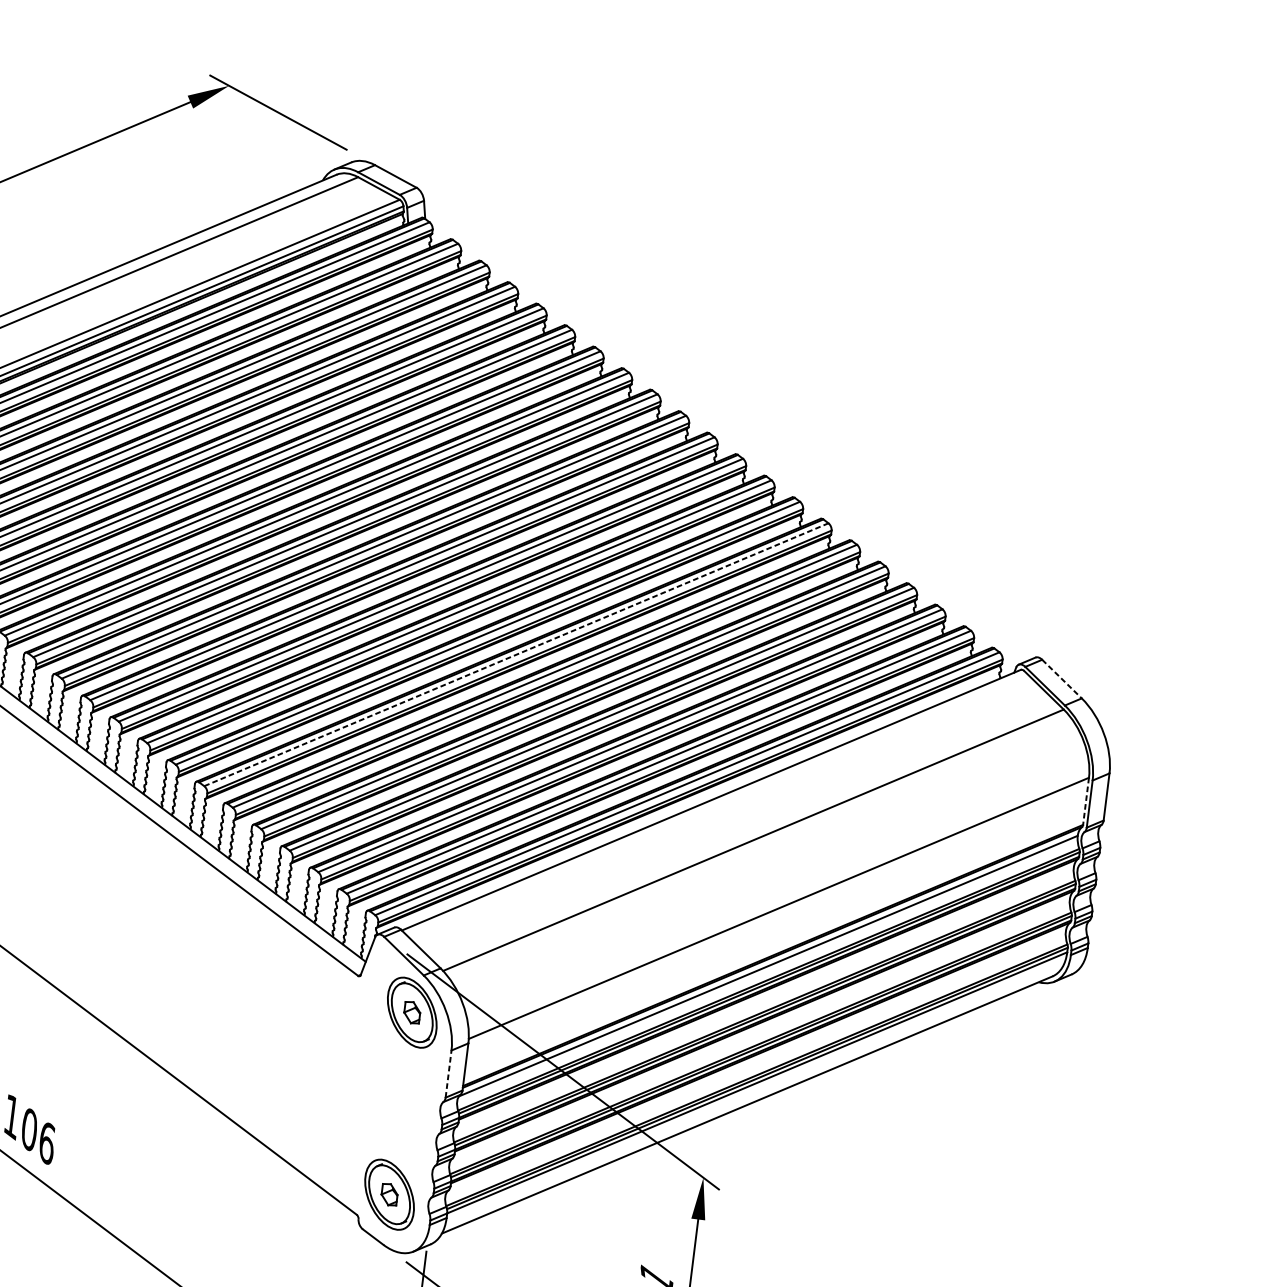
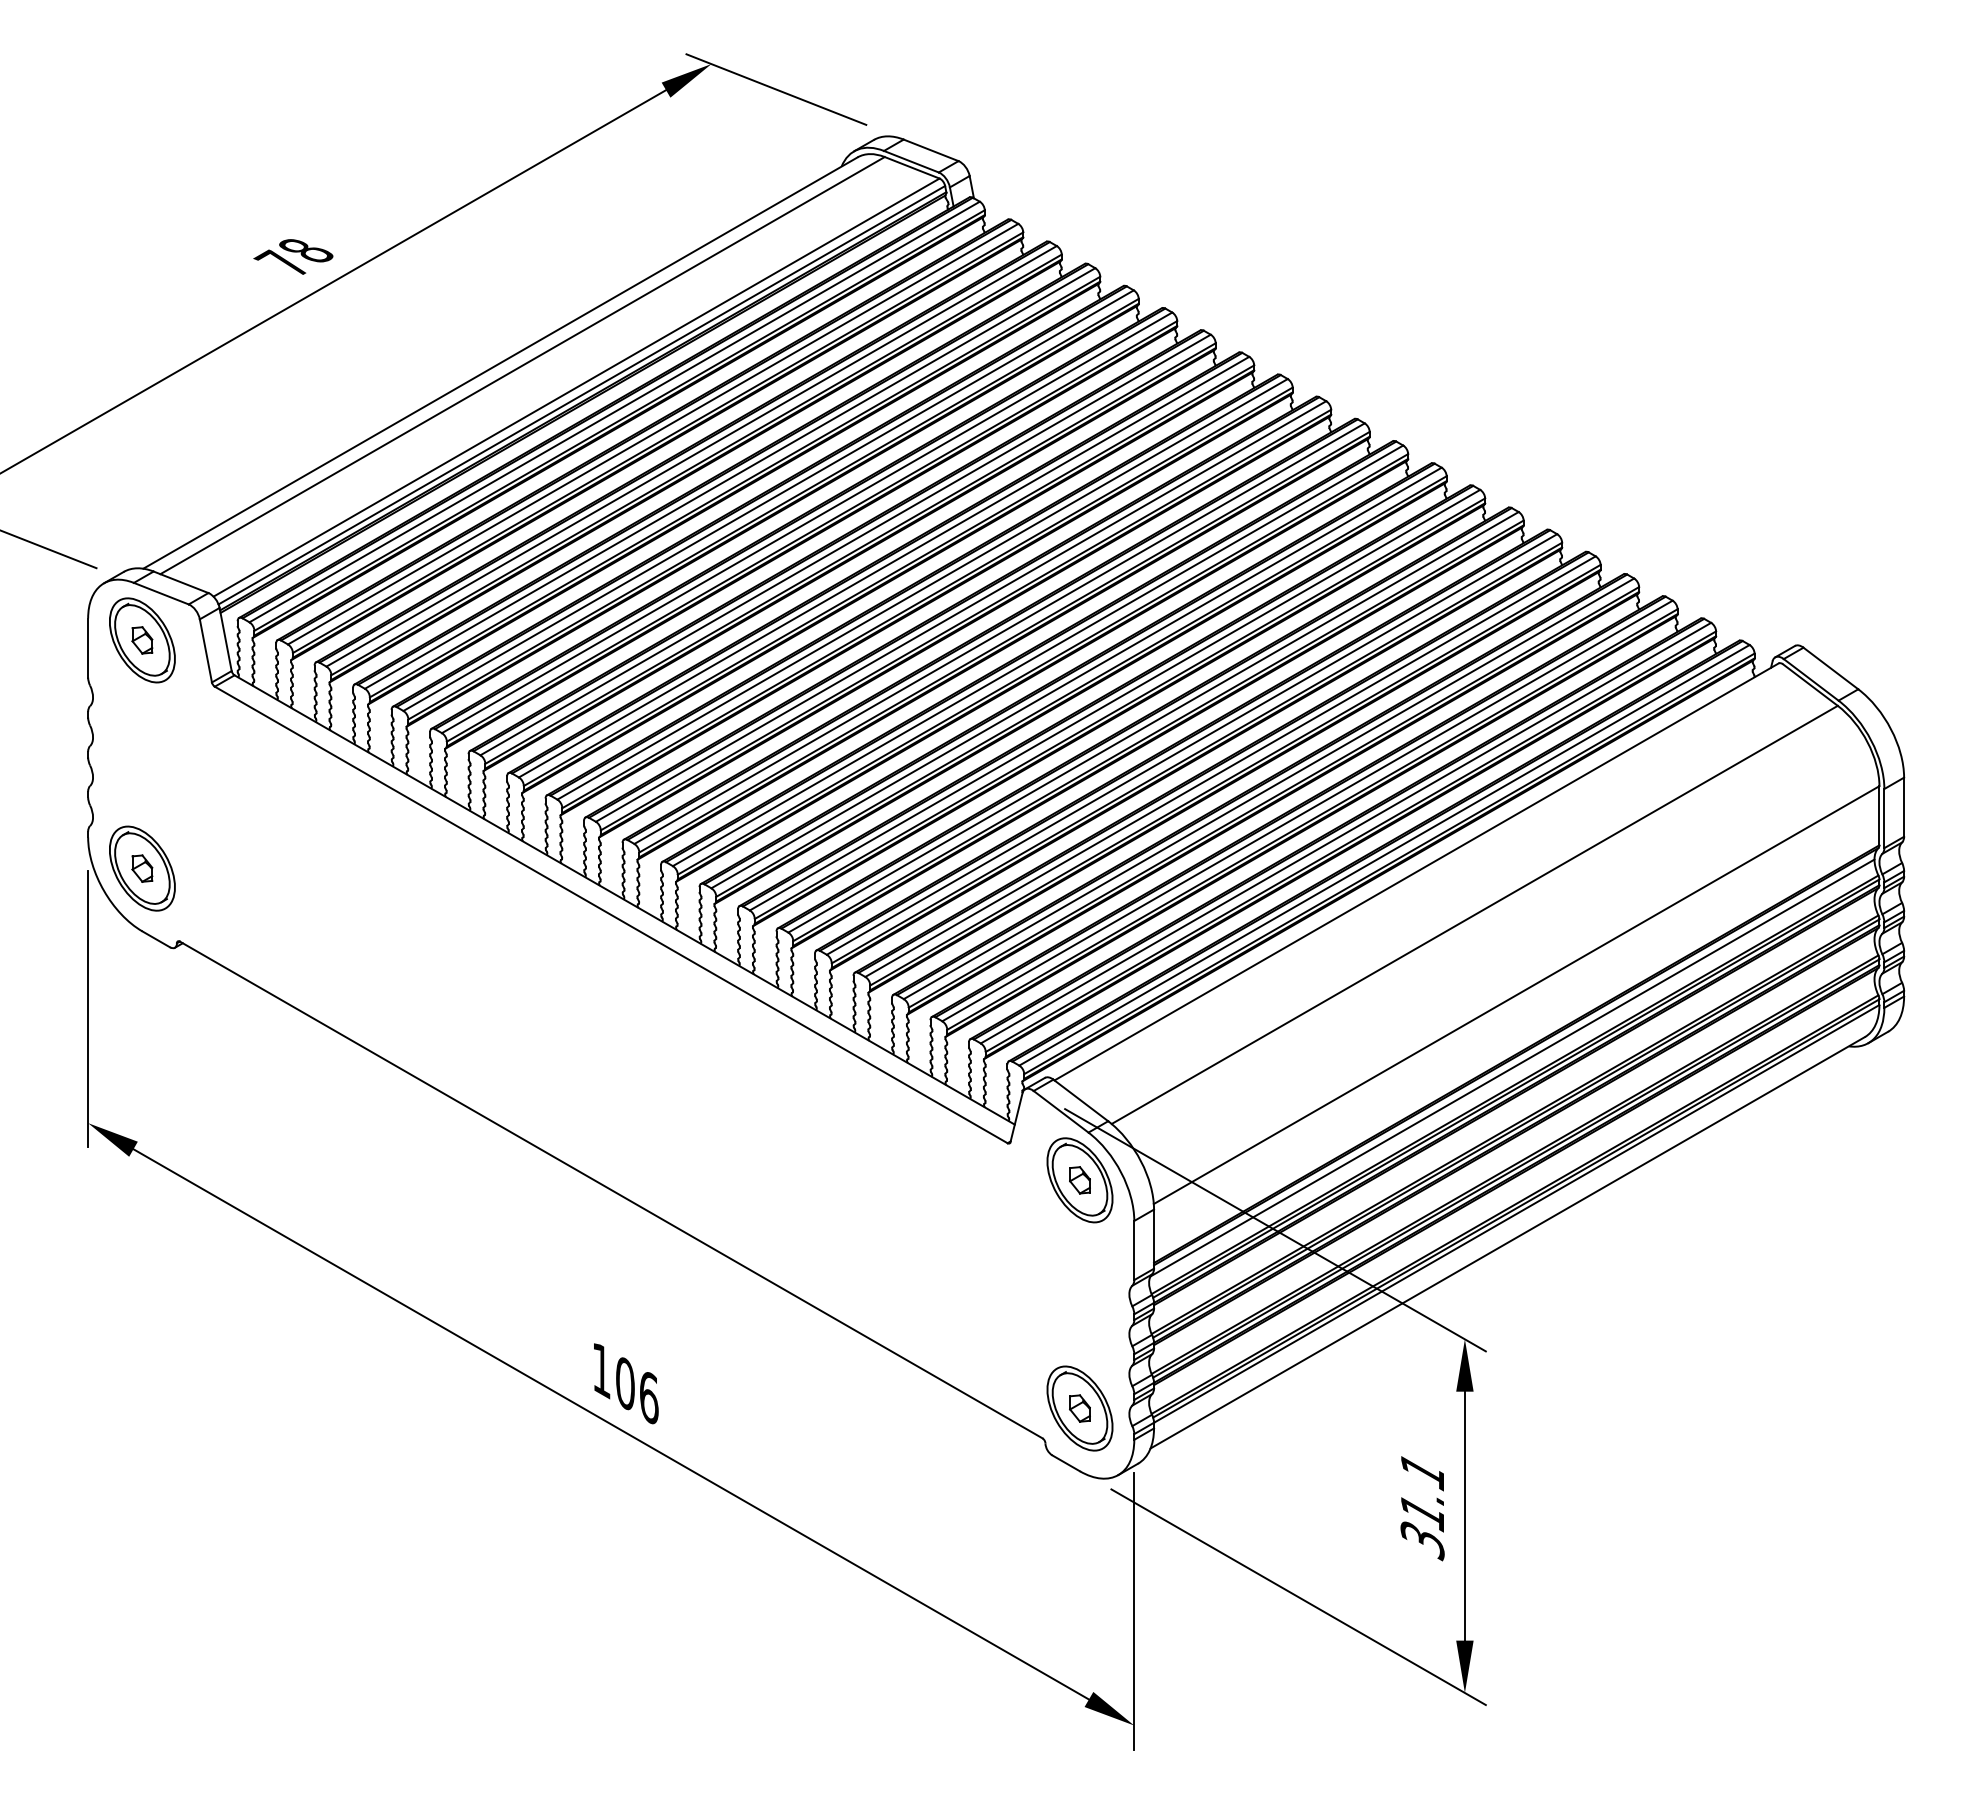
line: (516, 654) -> (1153, 722), dashed -> solid
line: (1062, 679) -> (1831, 668), dashed -> solid
line: (1086, 801) -> (1879, 815), dashed -> solid
line: (448, 1074) -> (1134, 1250), dashed -> solid

